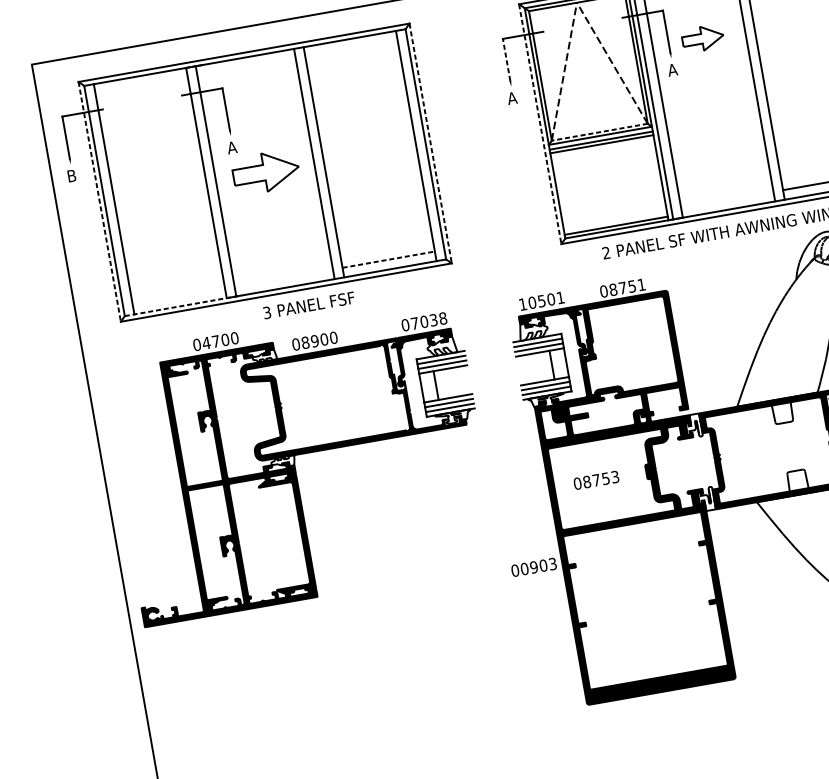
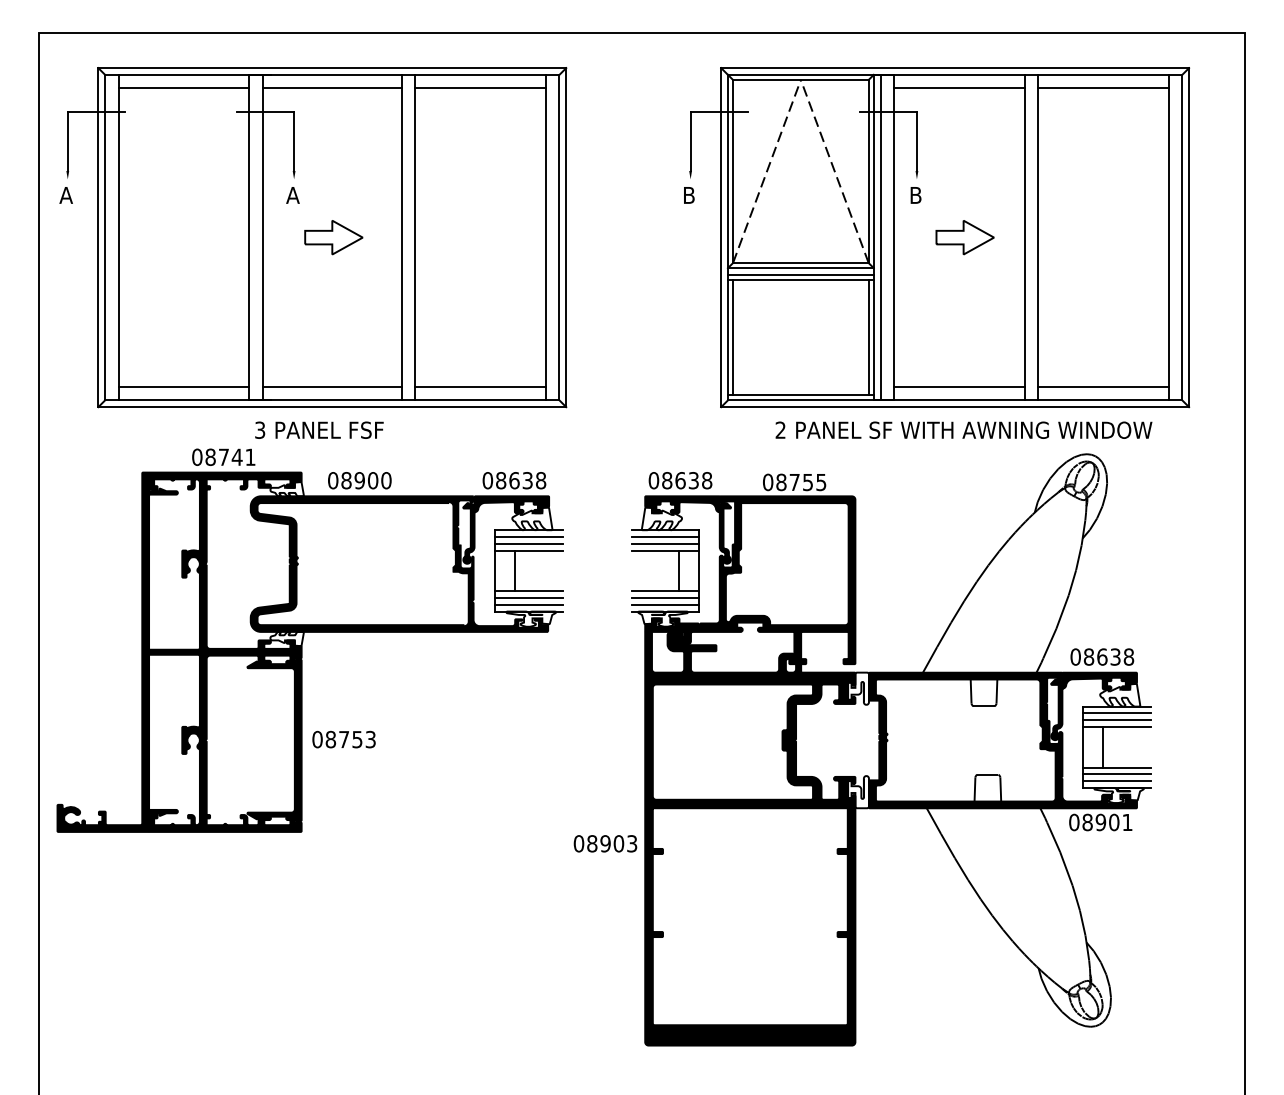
part: (702, 38) -> (964, 237), moved
line: (351, 48) -> (480, 88), added
line: (506, 60) -> (690, 141), dashed -> solid
line: (246, 67) -> (331, 88), added
text: (672, 70) -> (915, 195), A -> B
line: (141, 85) -> (183, 88), added
text: (511, 98) -> (688, 195), A -> B
line: (540, 124) -> (721, 237), dashed -> solid
line: (599, 132) -> (800, 263), dashed -> solid
line: (430, 143) -> (566, 237), dashed -> solid
part: (266, 172) -> (333, 237), size x0.62
text: (71, 176) -> (65, 195), B -> A
line: (656, 176) -> (868, 337), added
line: (561, 193) -> (733, 337), added
line: (727, 199) -> (959, 386), added
line: (99, 201) -> (98, 237), dashed -> solid
line: (389, 259) -> (481, 386), dashed -> solid
line: (283, 278) -> (331, 386), added
text: (641, 284) -> (821, 482), 08751 -> 08755
line: (178, 296) -> (183, 386), added
text: (541, 301) -> (680, 480), 10501 -> 08638
text: (309, 304) -> (319, 429), moved
line: (183, 305) -> (188, 400), dashed -> solid
text: (419, 322) -> (507, 480), 07038 -> 08638
text: (220, 340) -> (230, 457), 04700 -> 08741
text: (595, 480) -> (343, 739), moved
text: (524, 568) -> (592, 843), 00903 -> 08903

